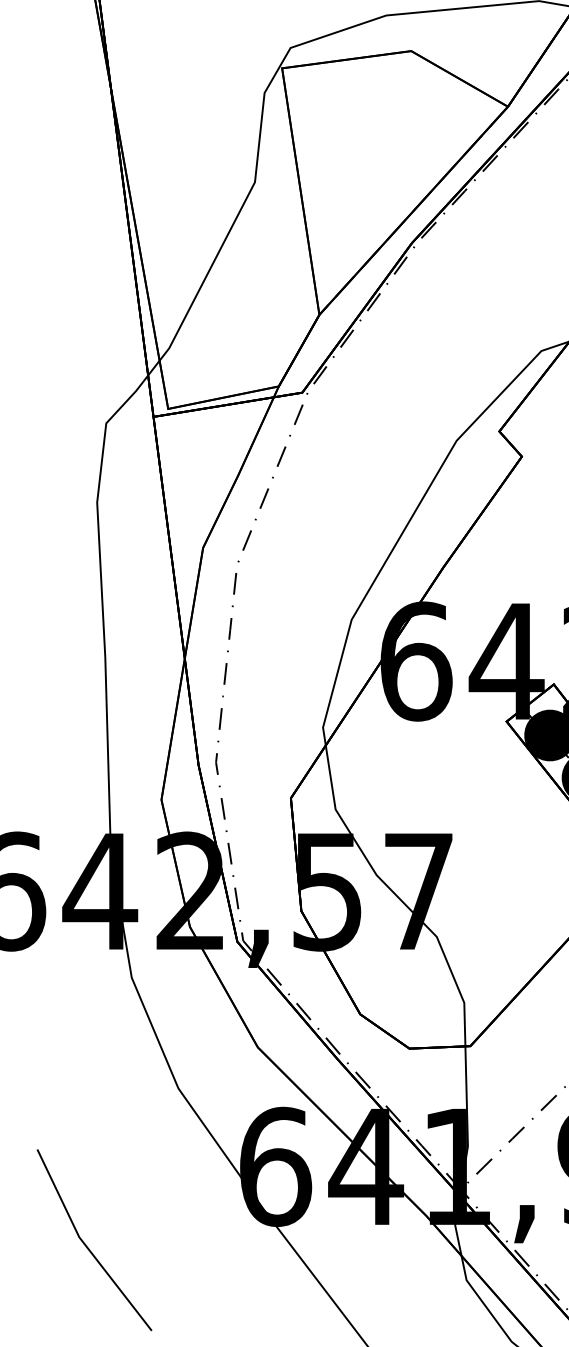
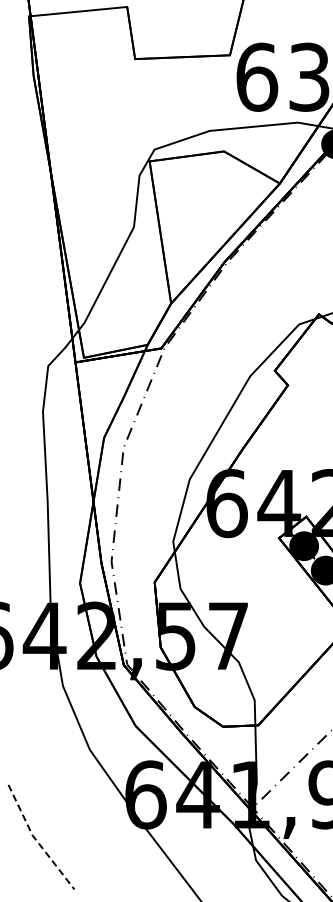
line: (85, 1245) -> (36, 840), solid -> dashed

